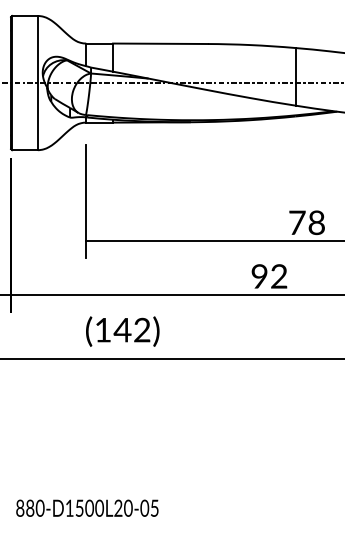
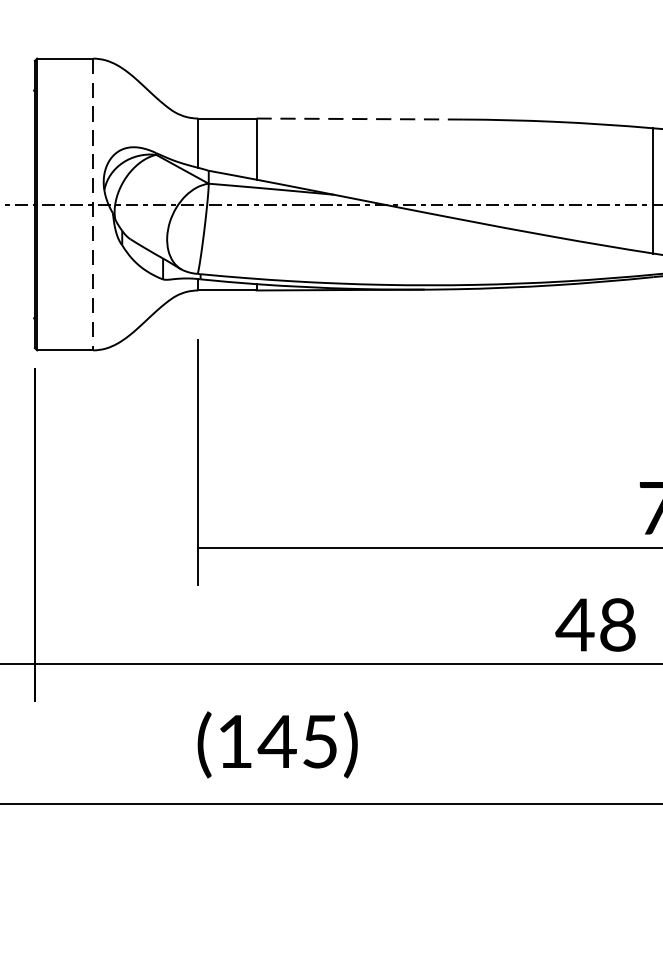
line: (160, 43) -> (359, 118), solid -> dashed
line: (37, 83) -> (92, 205), solid -> dashed
text: (268, 276) -> (594, 625), 92 -> 48
text: (142, 329) -> (320, 740), (142) -> (145)

